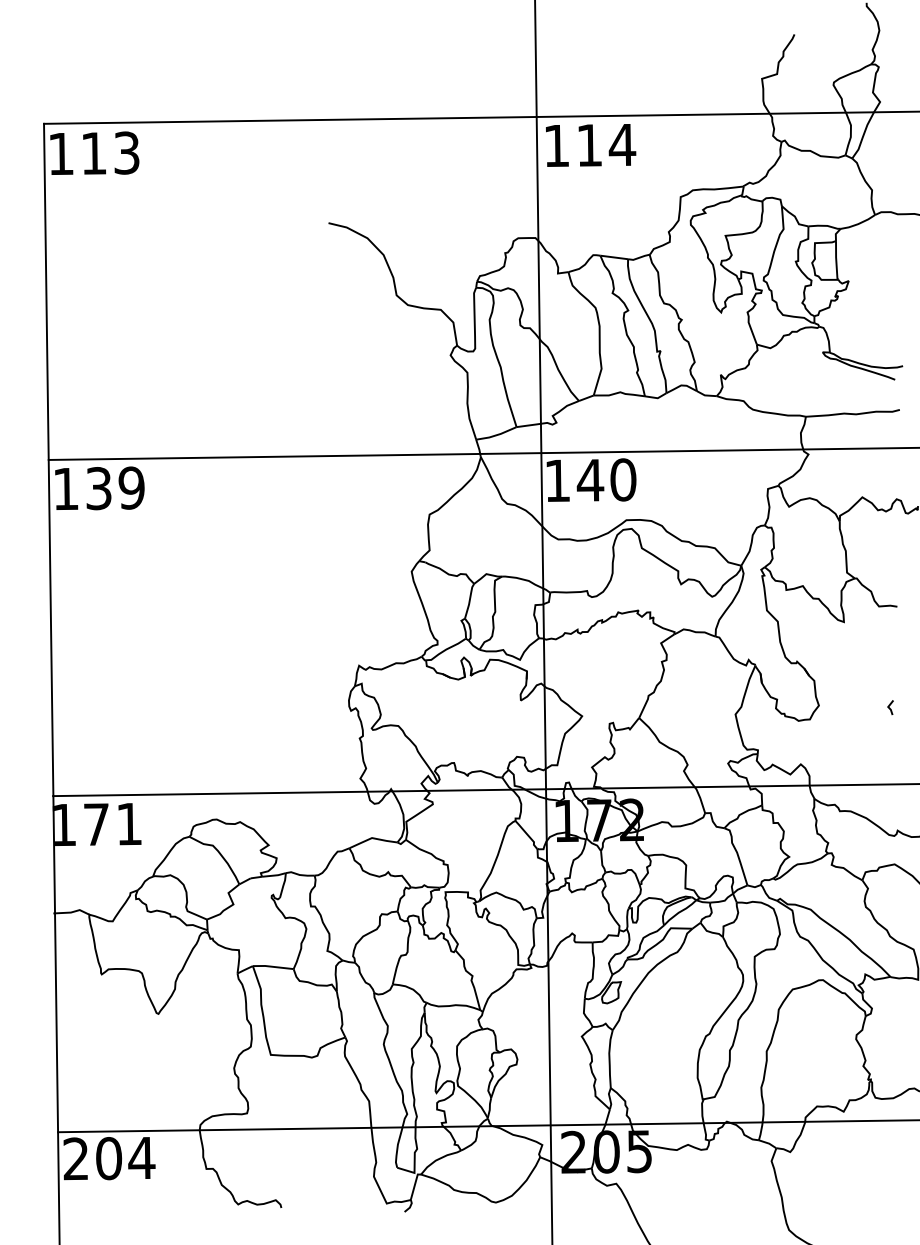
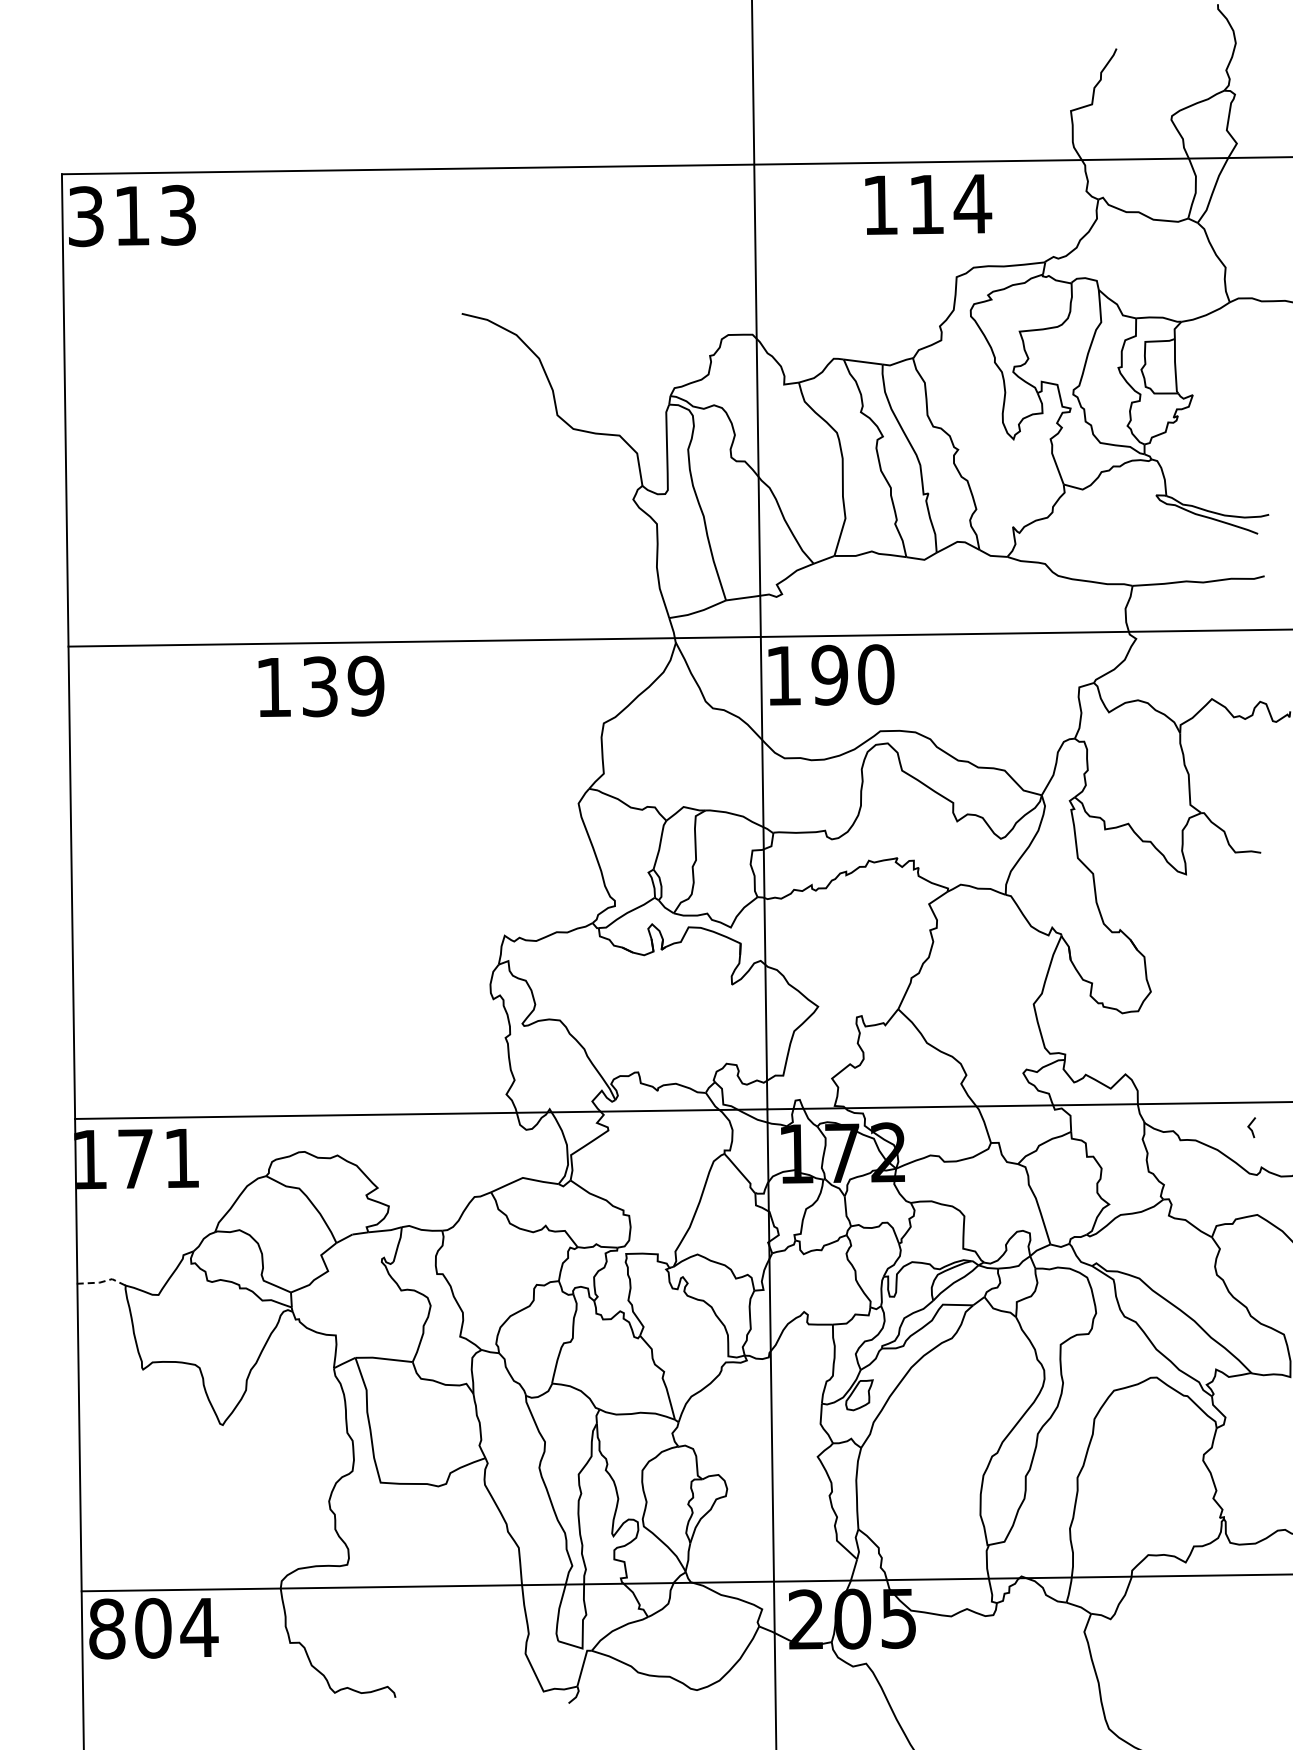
text: (590, 145) -> (928, 204), moved
text: (61, 153) -> (86, 216), 113 -> 313
text: (590, 479) -> (829, 674), 140 -> 190
text: (99, 488) -> (321, 686), moved
line: (889, 707) -> (1250, 1127), moved
line: (72, 912) -> (101, 1282), solid -> dashed
text: (76, 1158) -> (107, 1628), 204 -> 804

